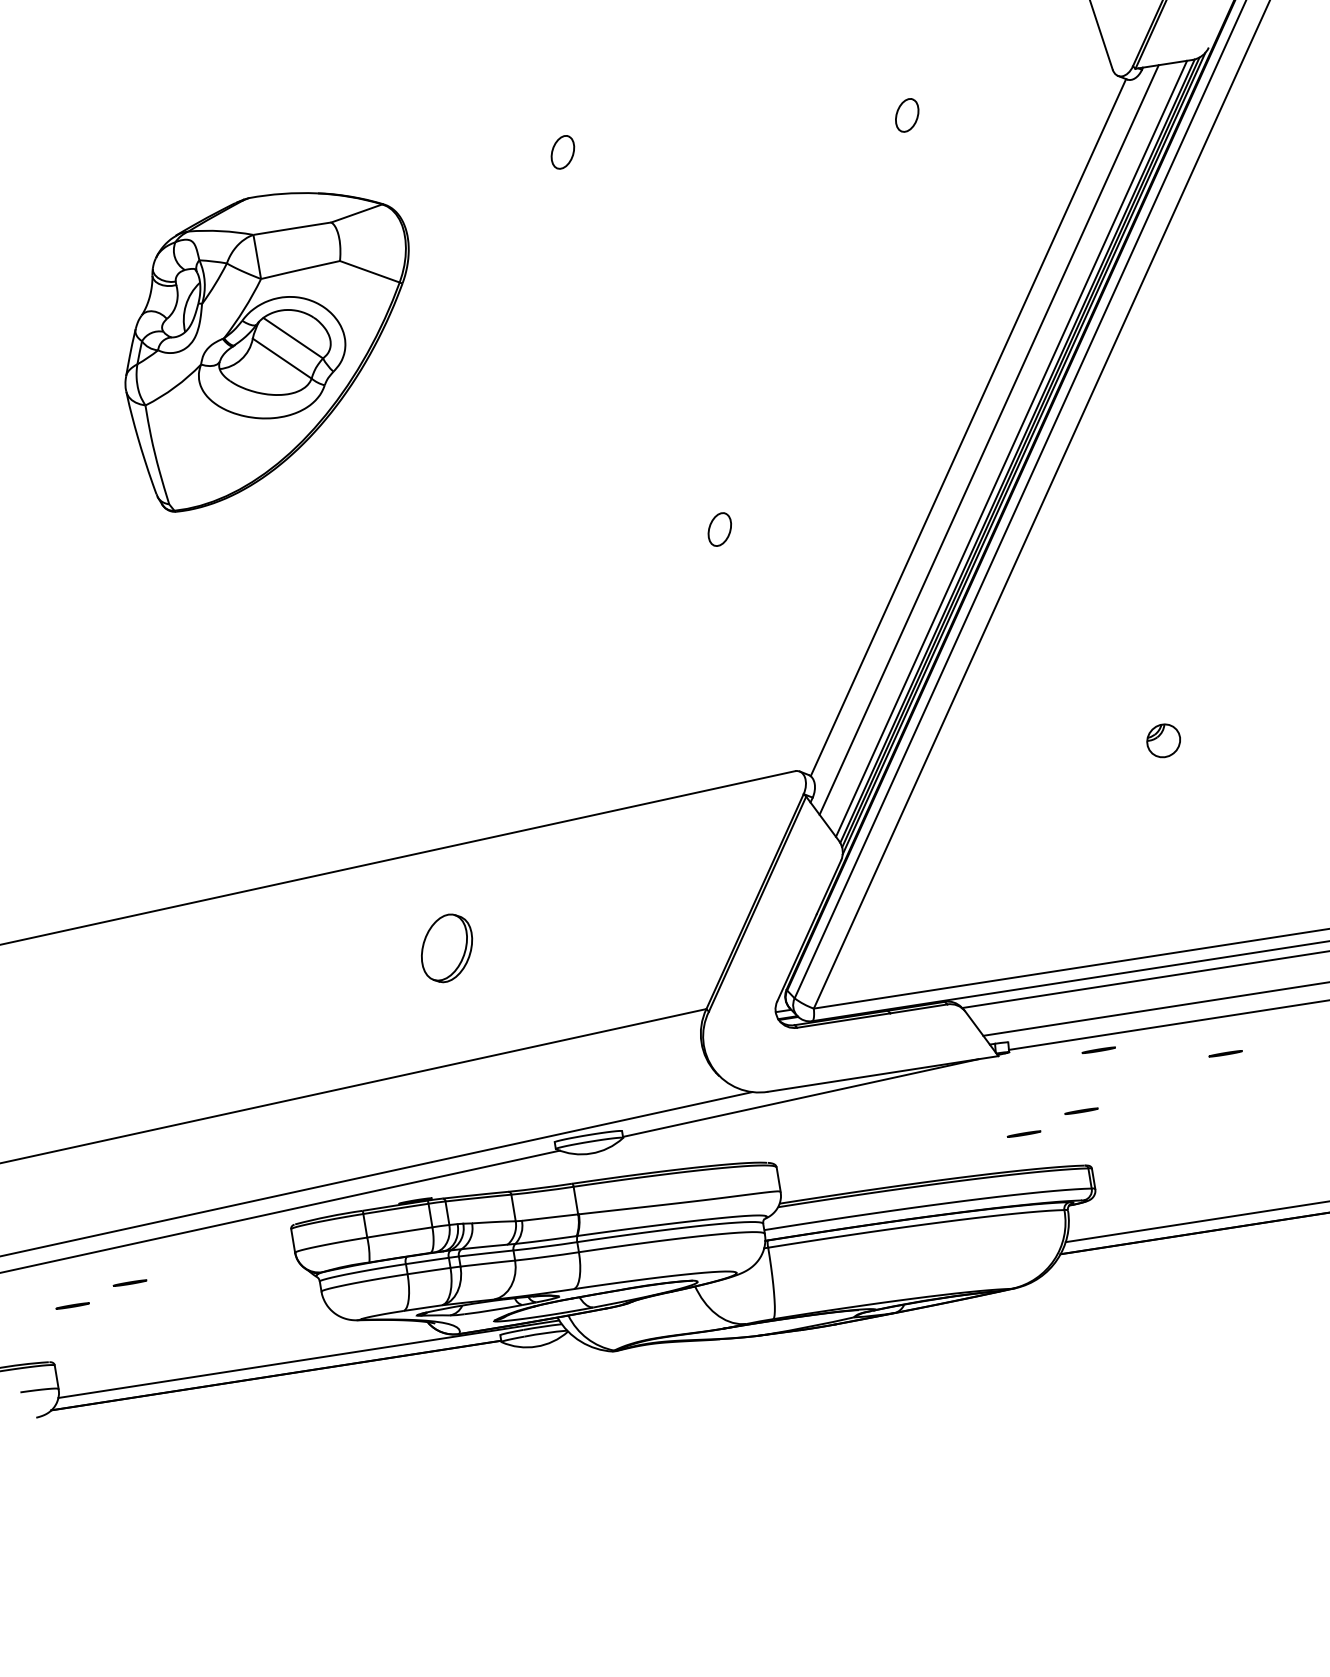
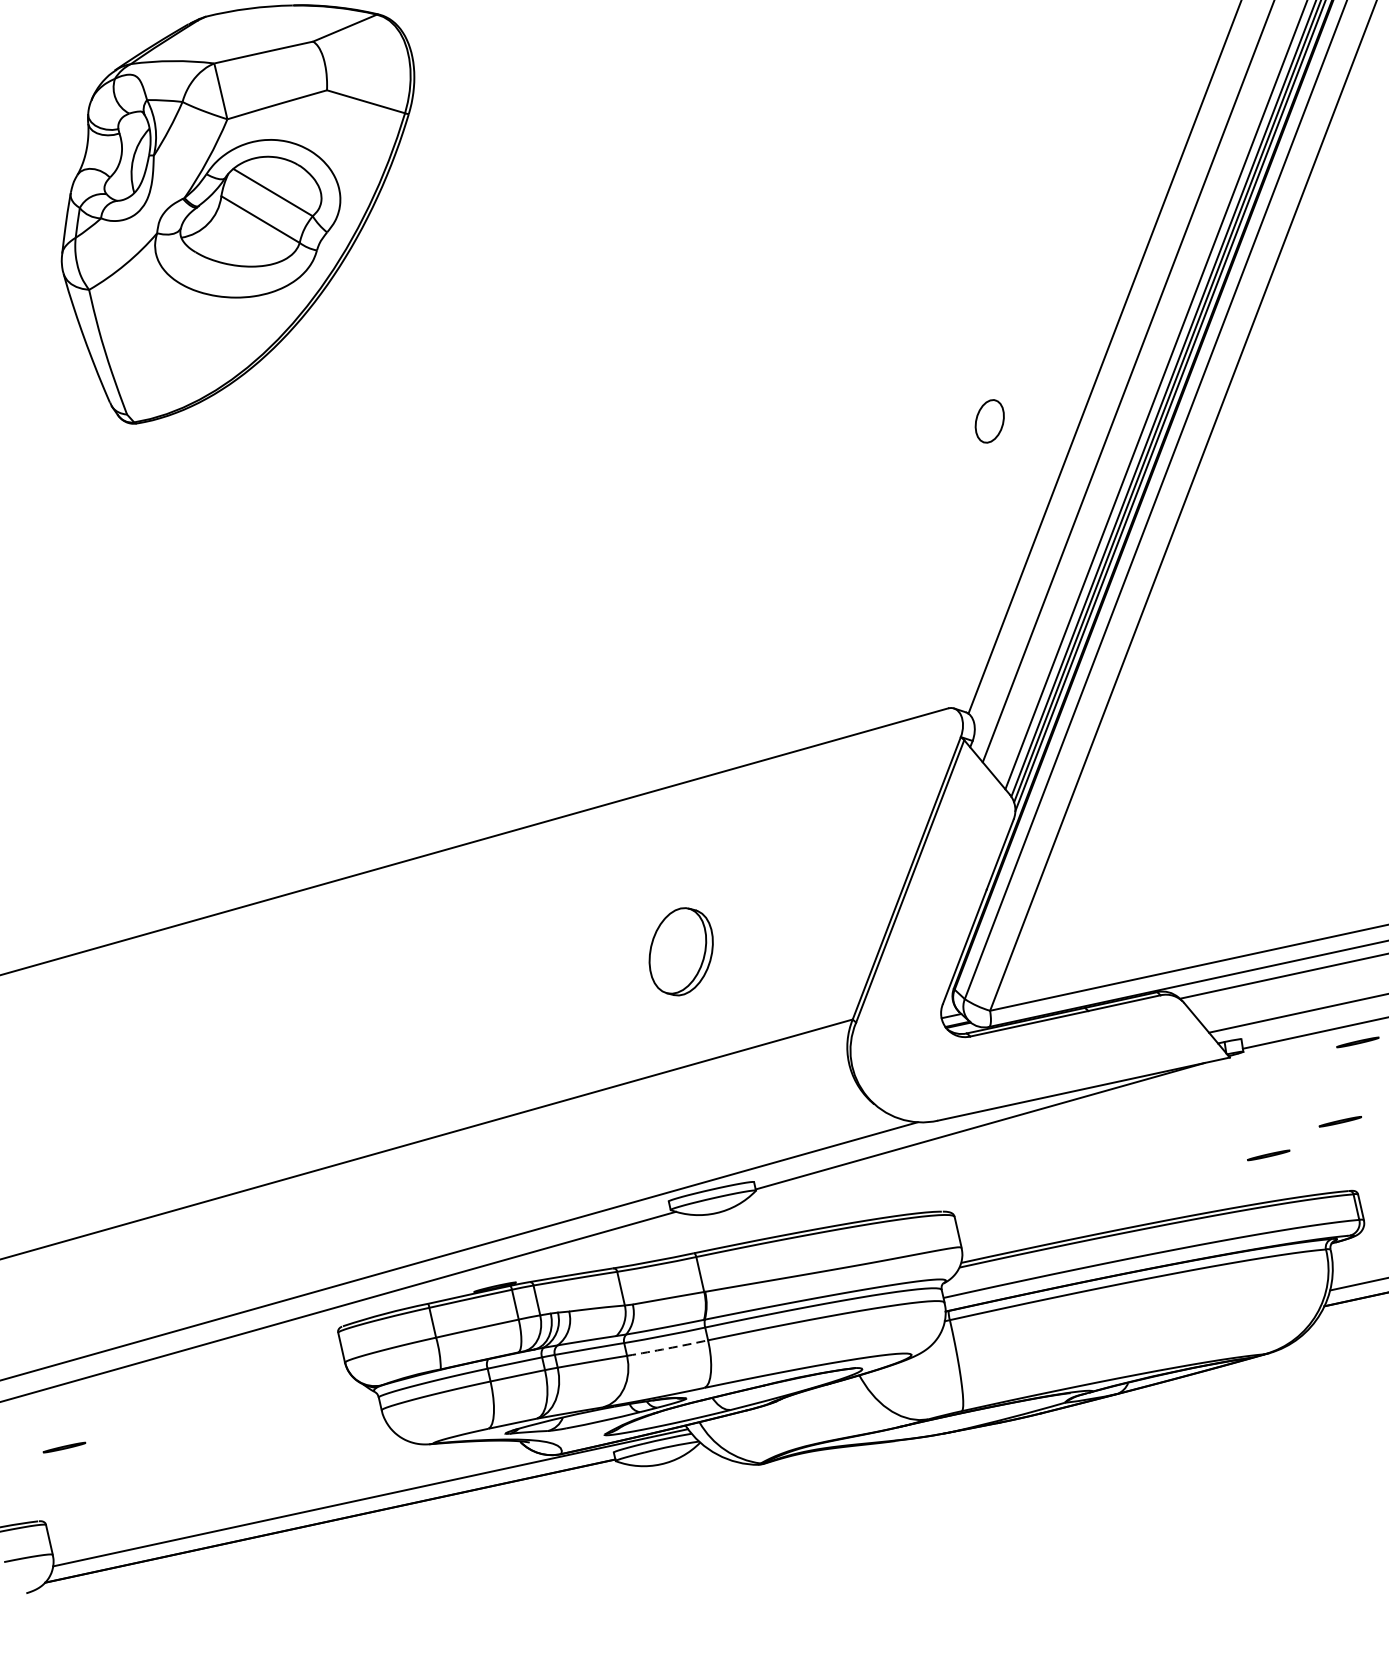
part: (719, 529) -> (989, 421), moved
part: (447, 948) -> (681, 951), moved
arc: (547, 1256) -> (668, 1348), solid -> dashed
line: (129, 1282) -> (135, 1413), removed

